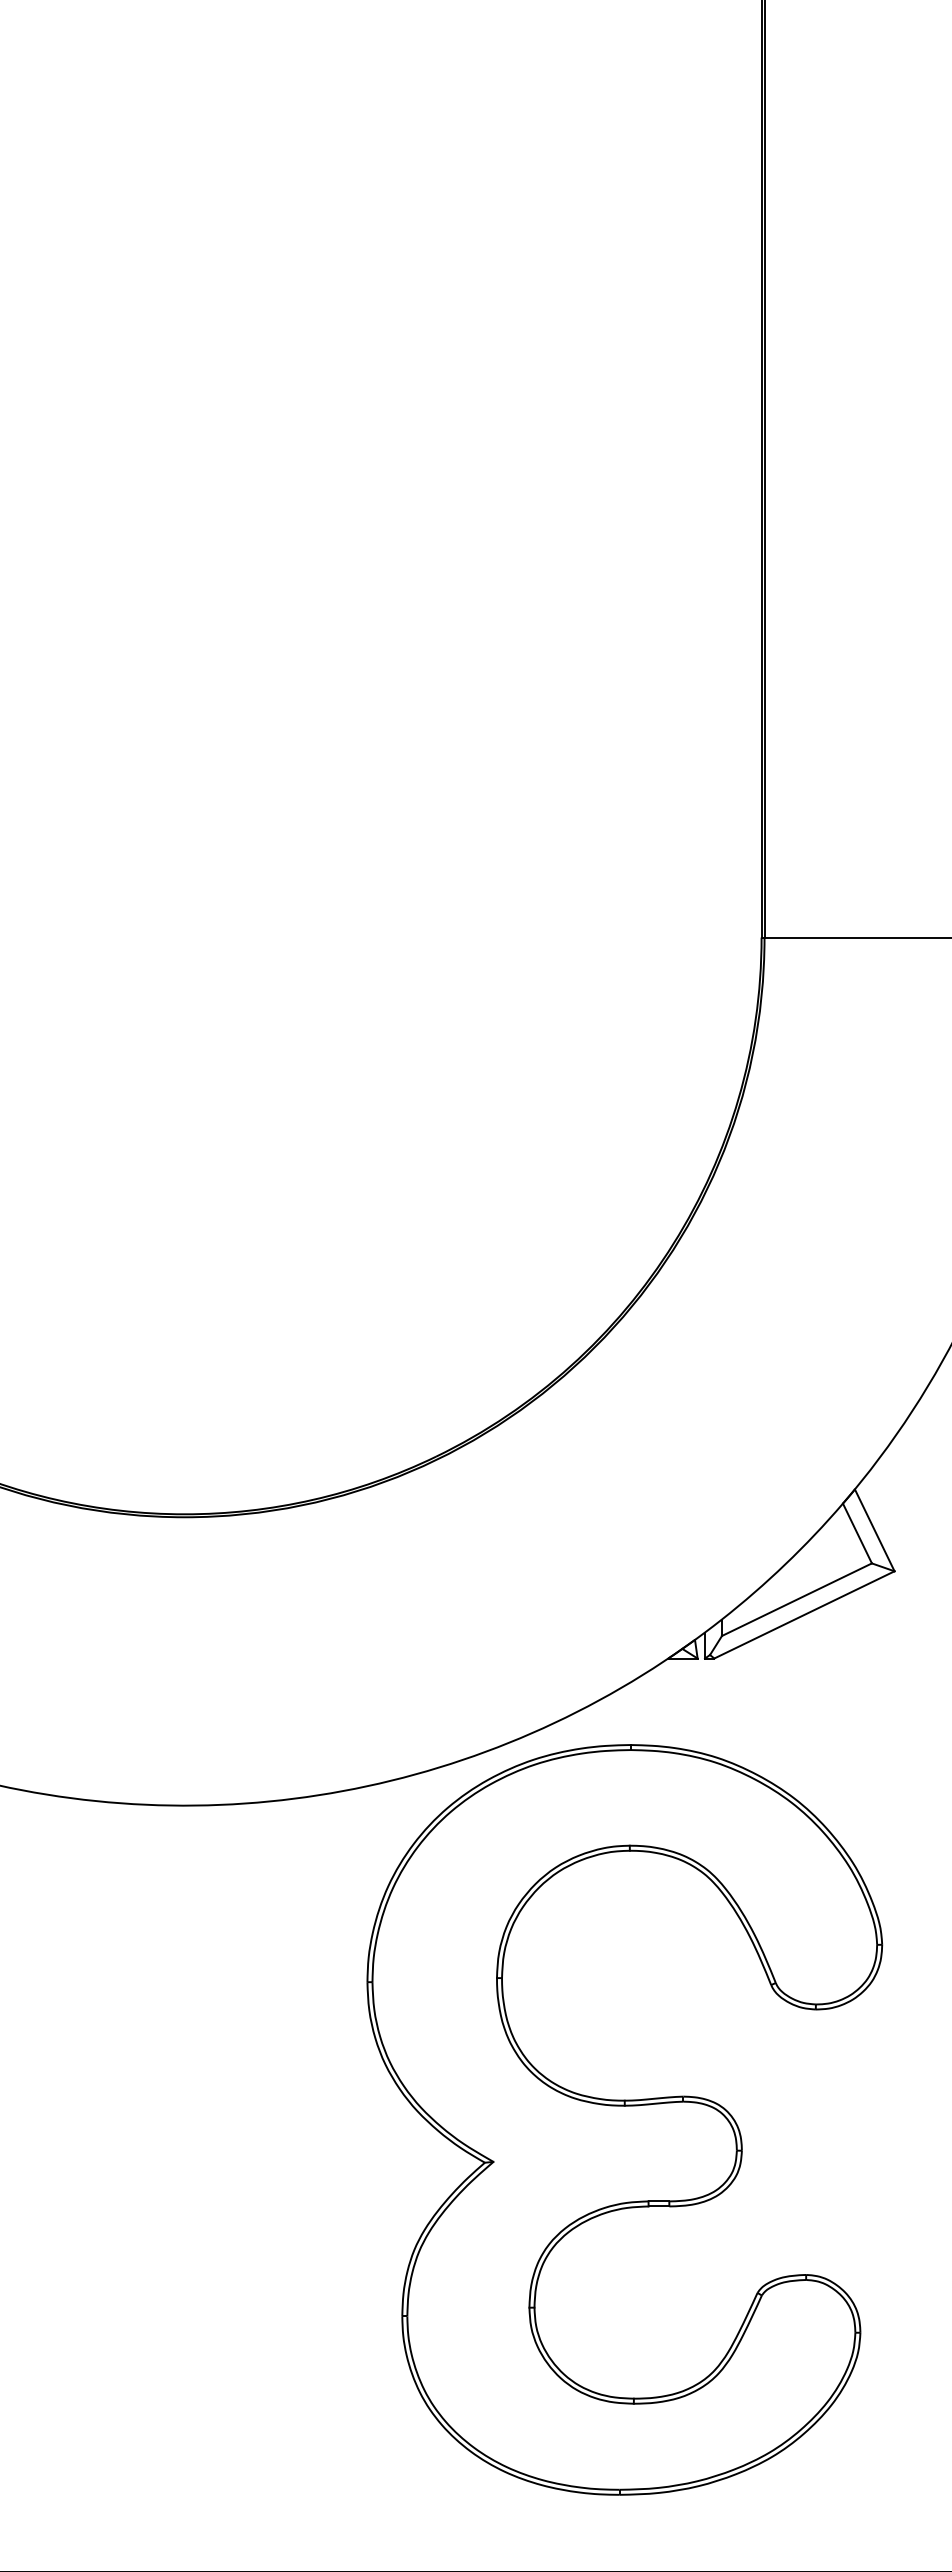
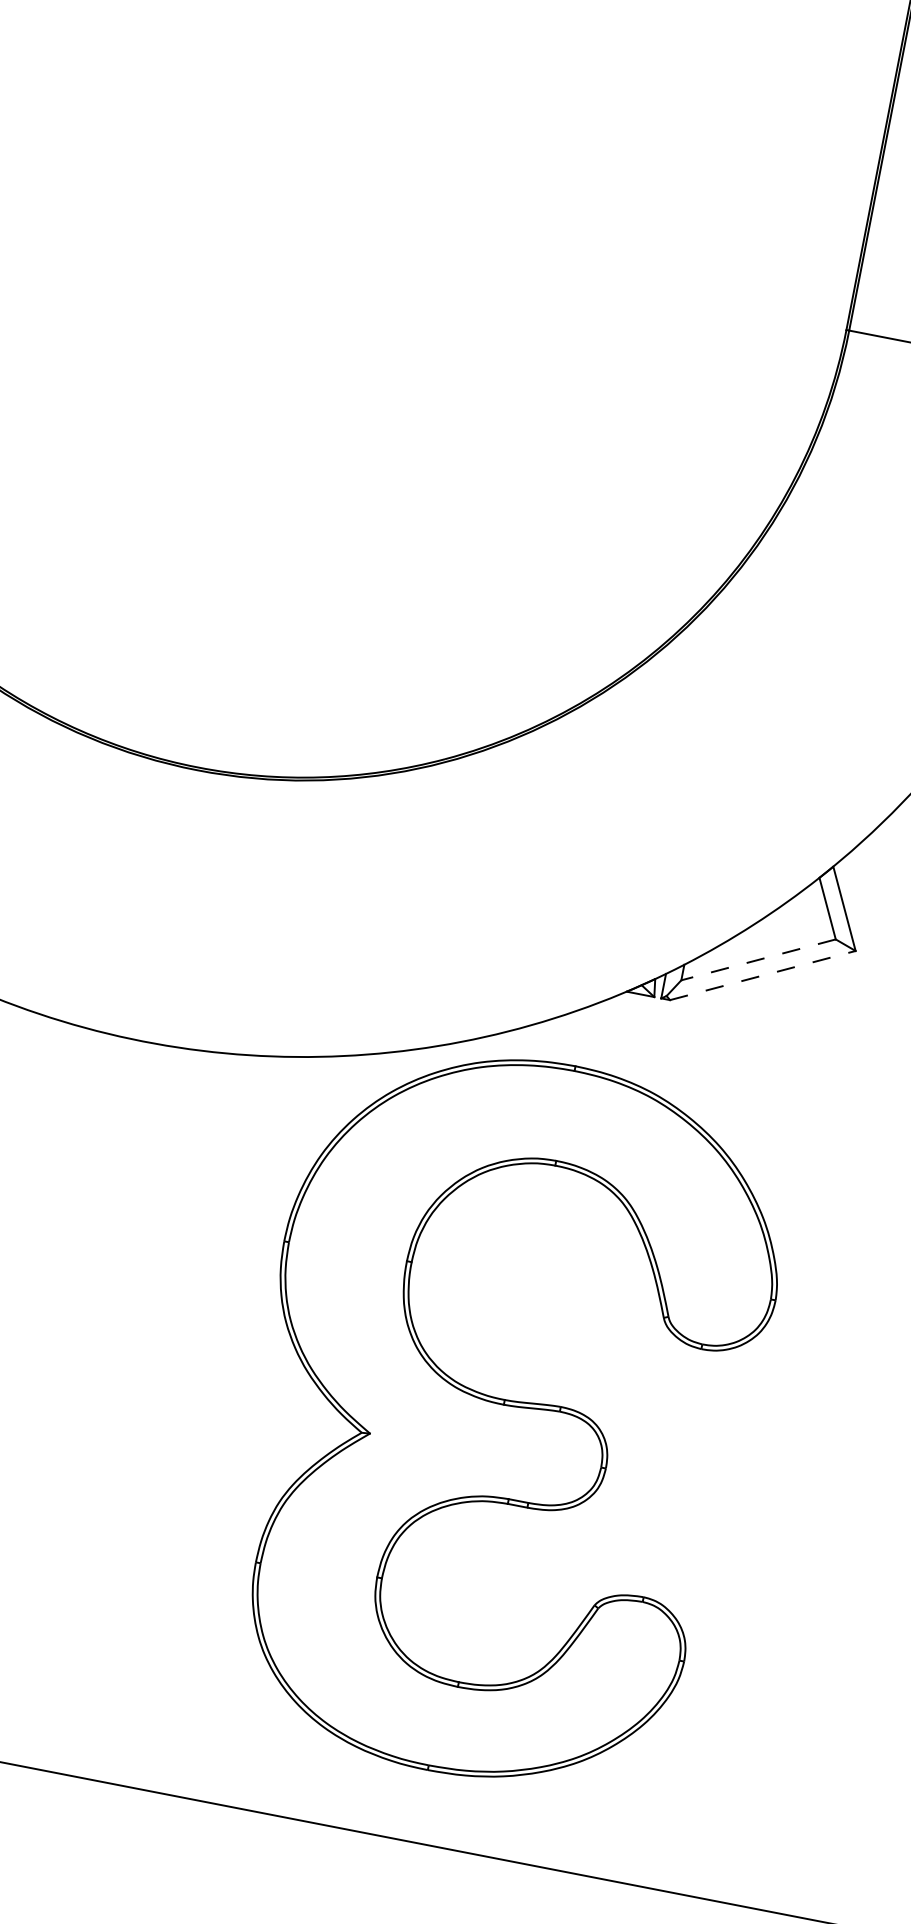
line: (796, 1599) -> (758, 959), solid -> dashed
line: (804, 1614) -> (762, 975), solid -> dashed

